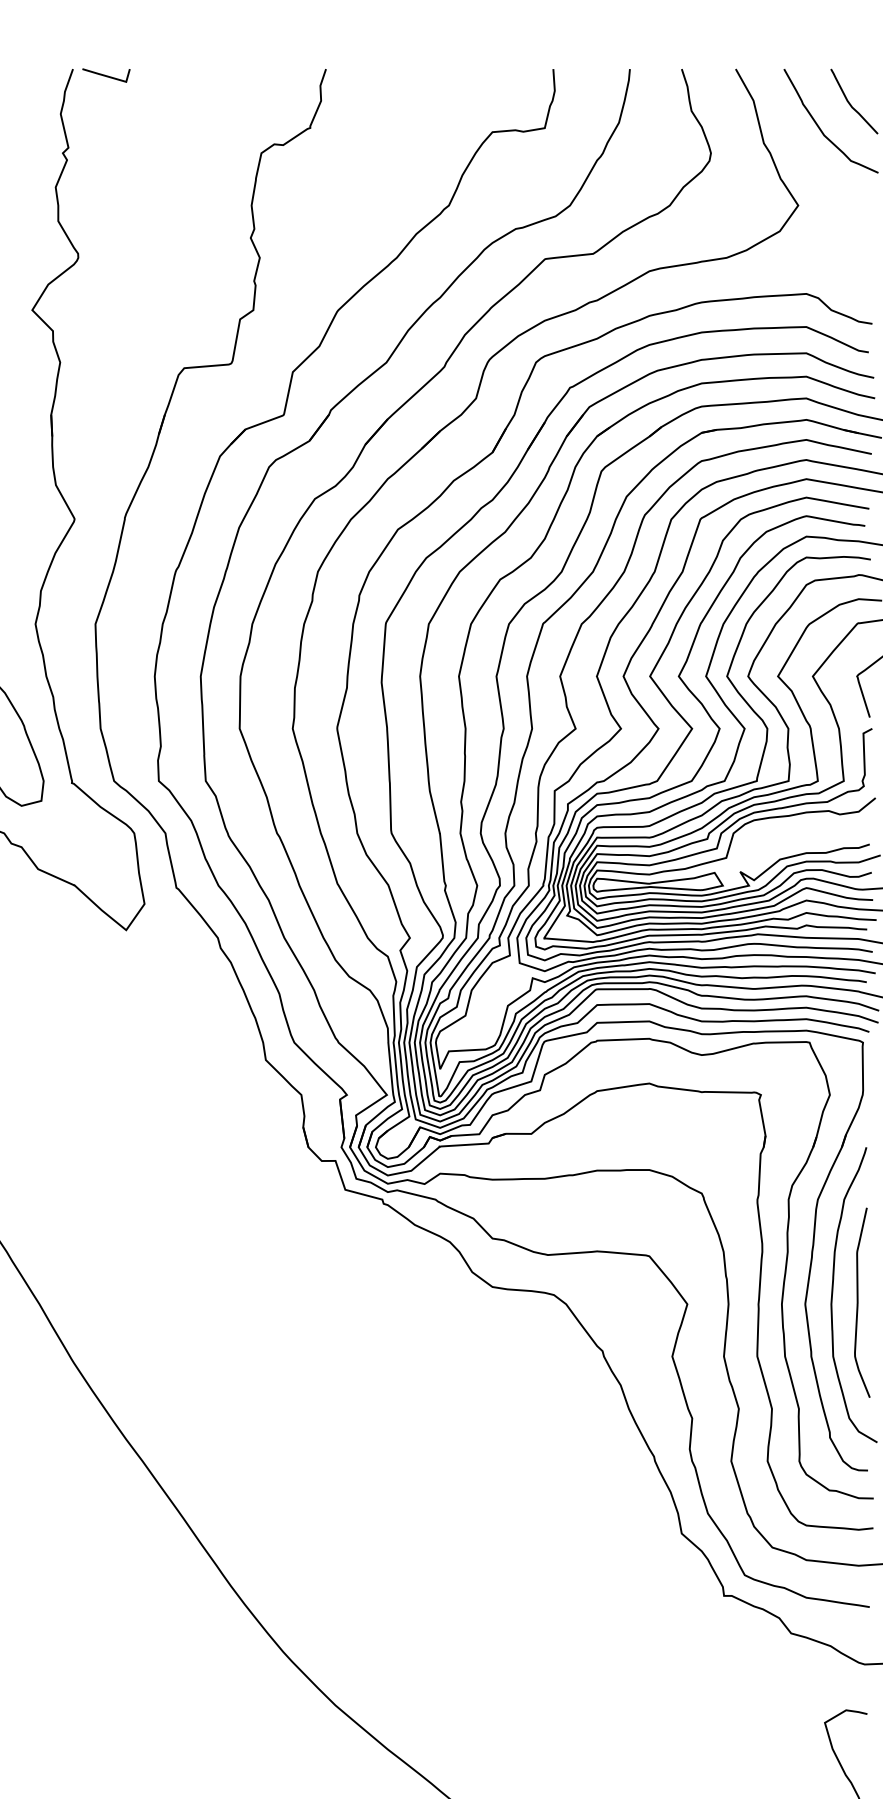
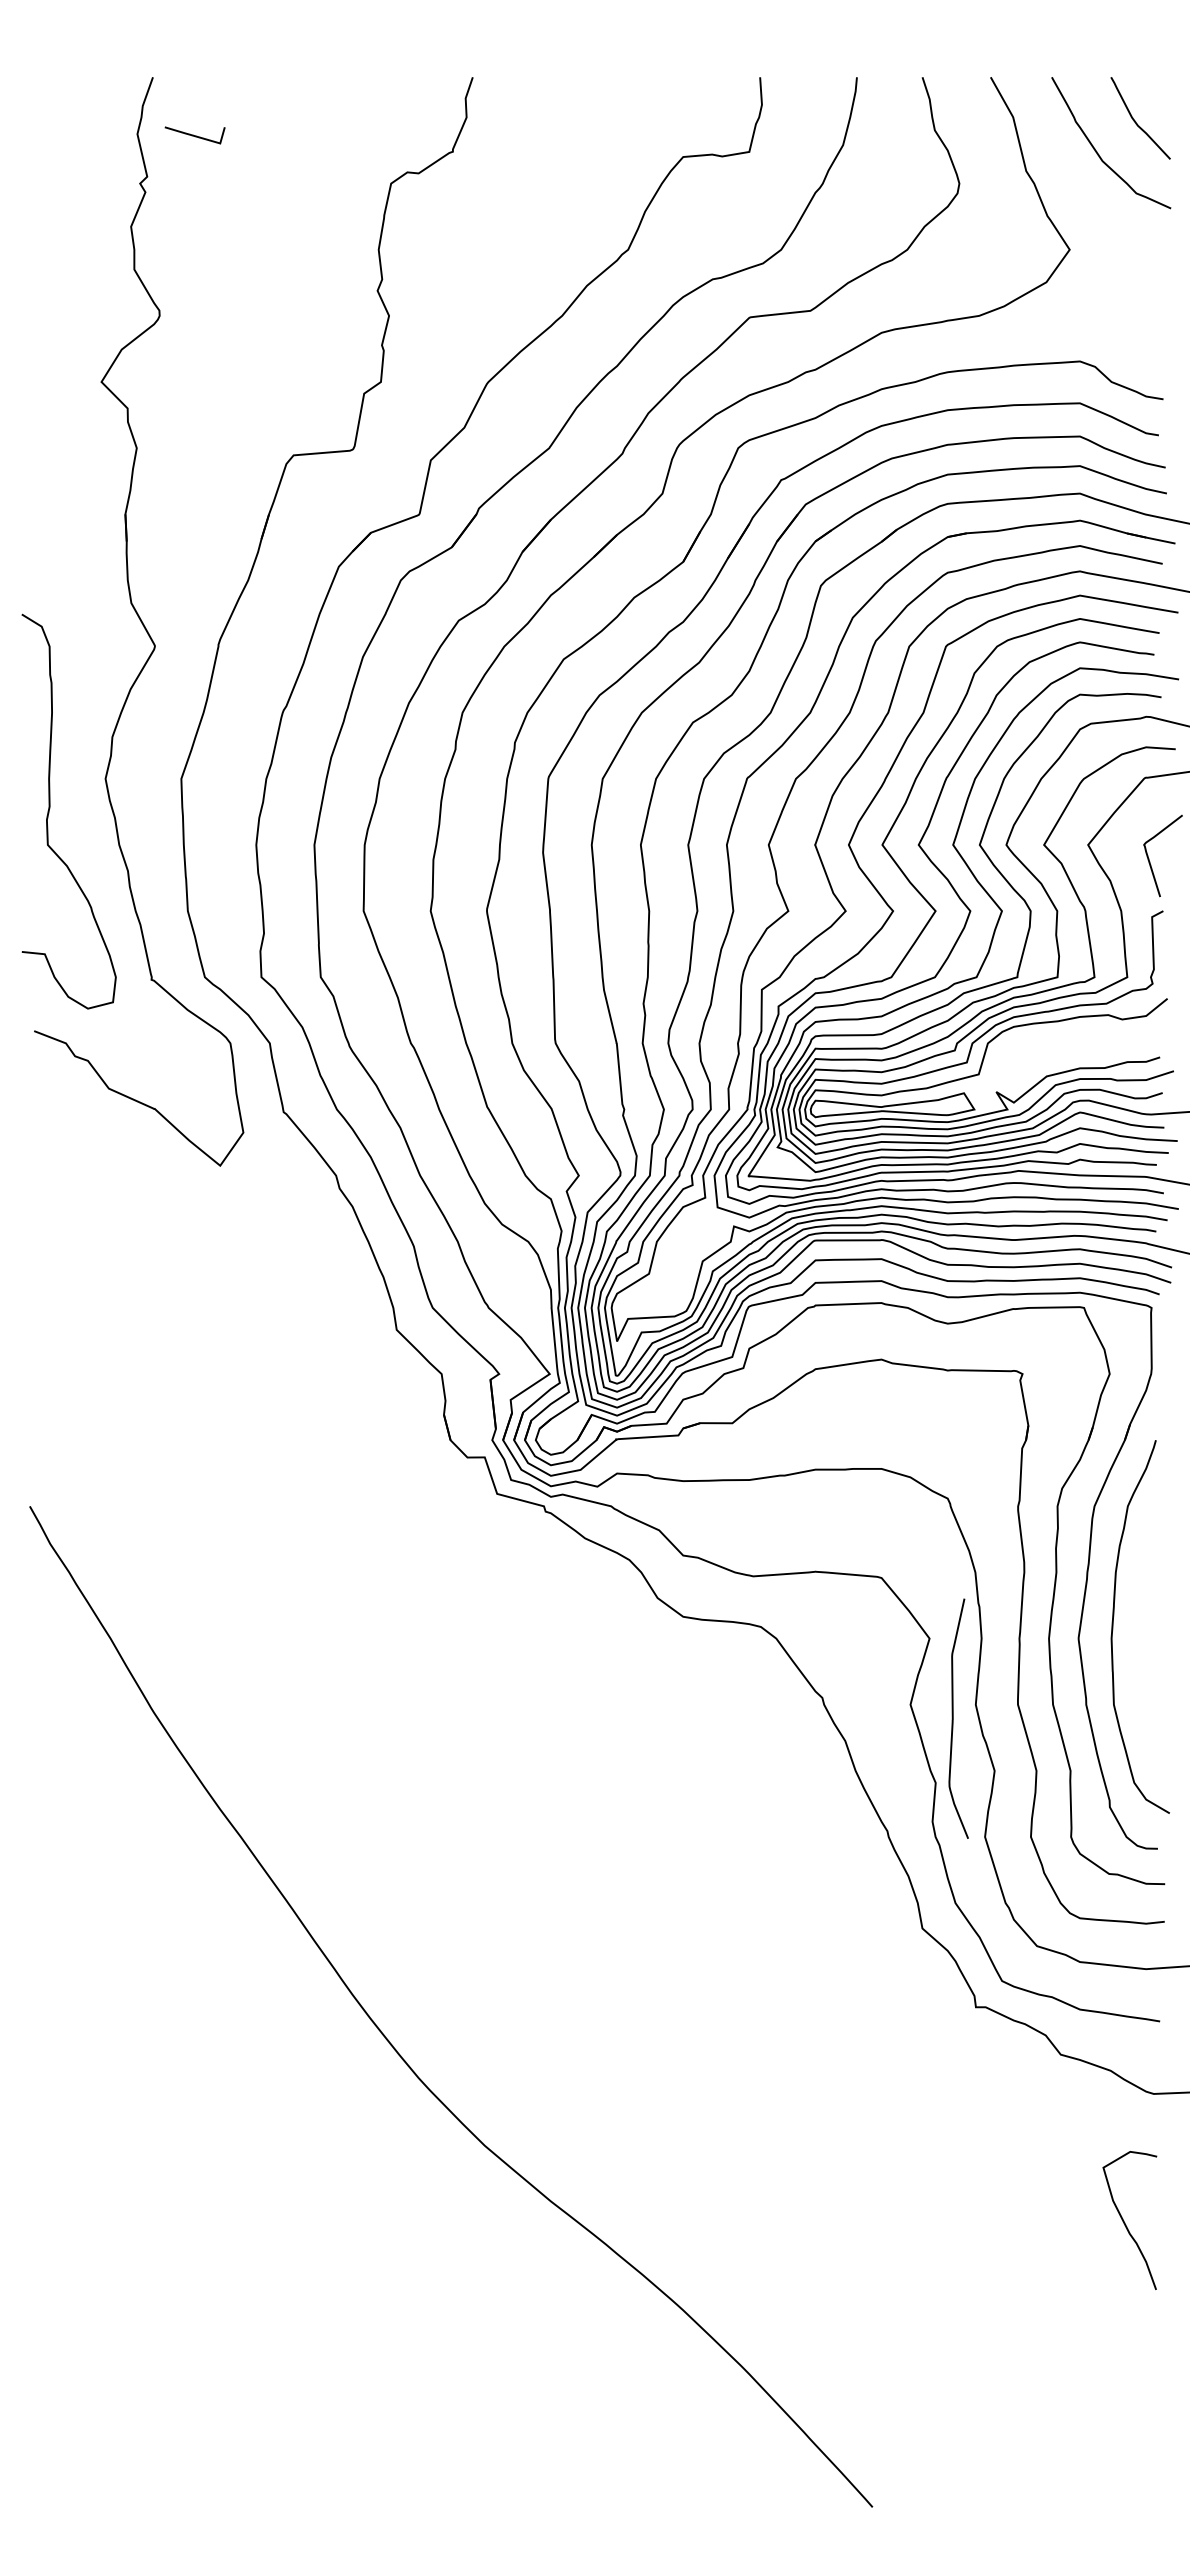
line: (105, 75) -> (194, 135), moved
curve: (858, 1302) -> (953, 1718), moved

